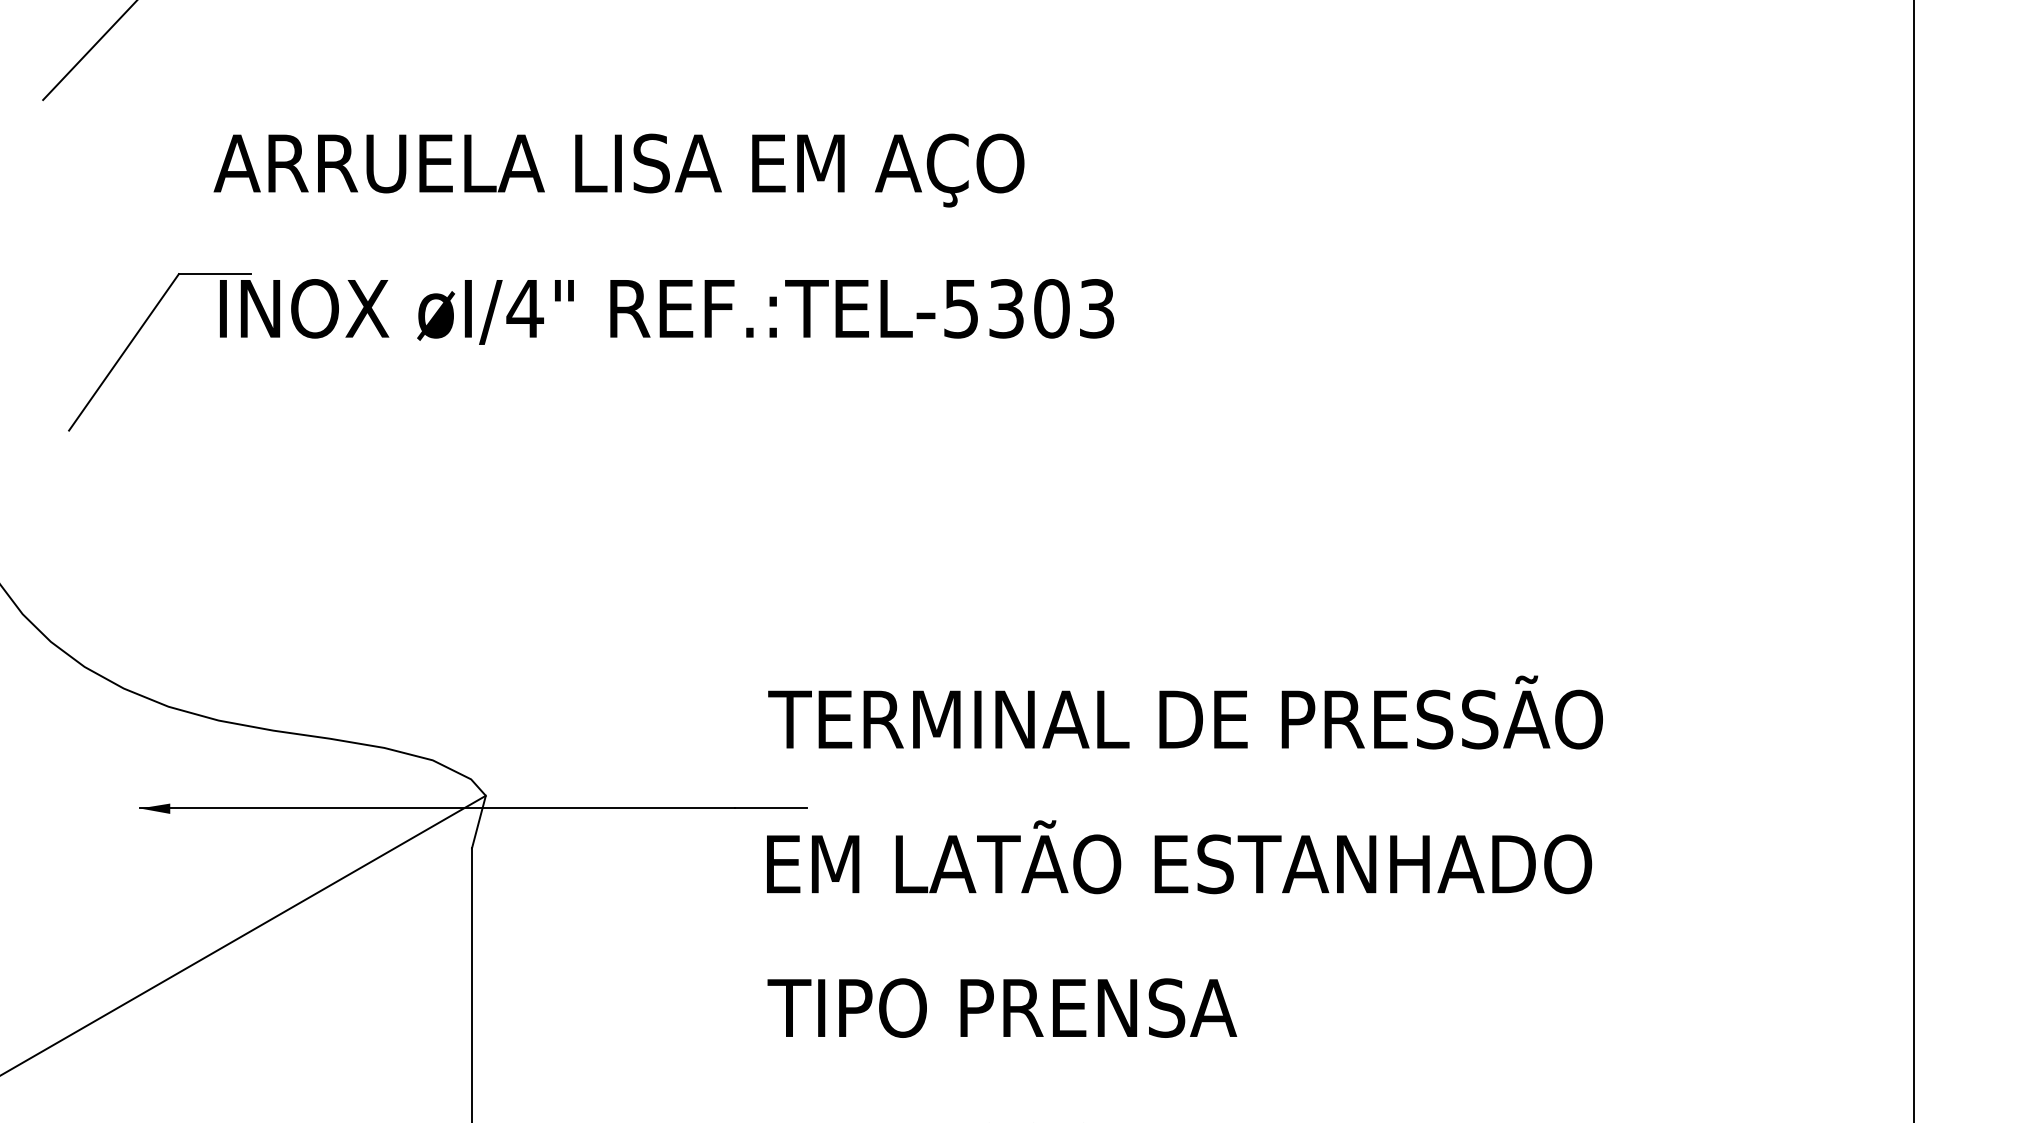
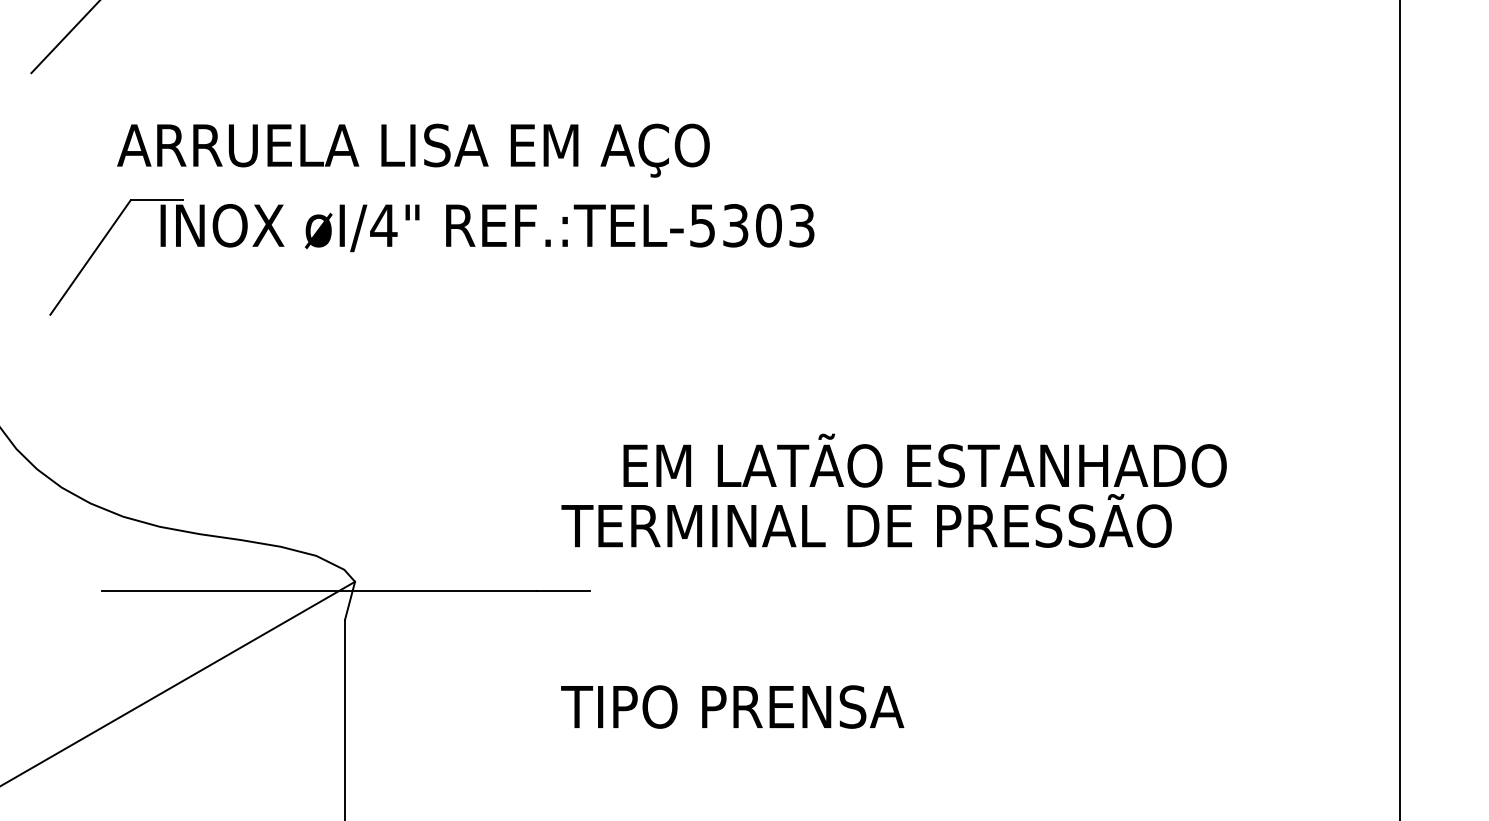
text: (619, 170) -> (413, 150), moved
fill: (155, 809) -> (113, 591), removed
text: (1178, 856) -> (924, 460), moved
text: (1002, 1007) -> (732, 706), moved

